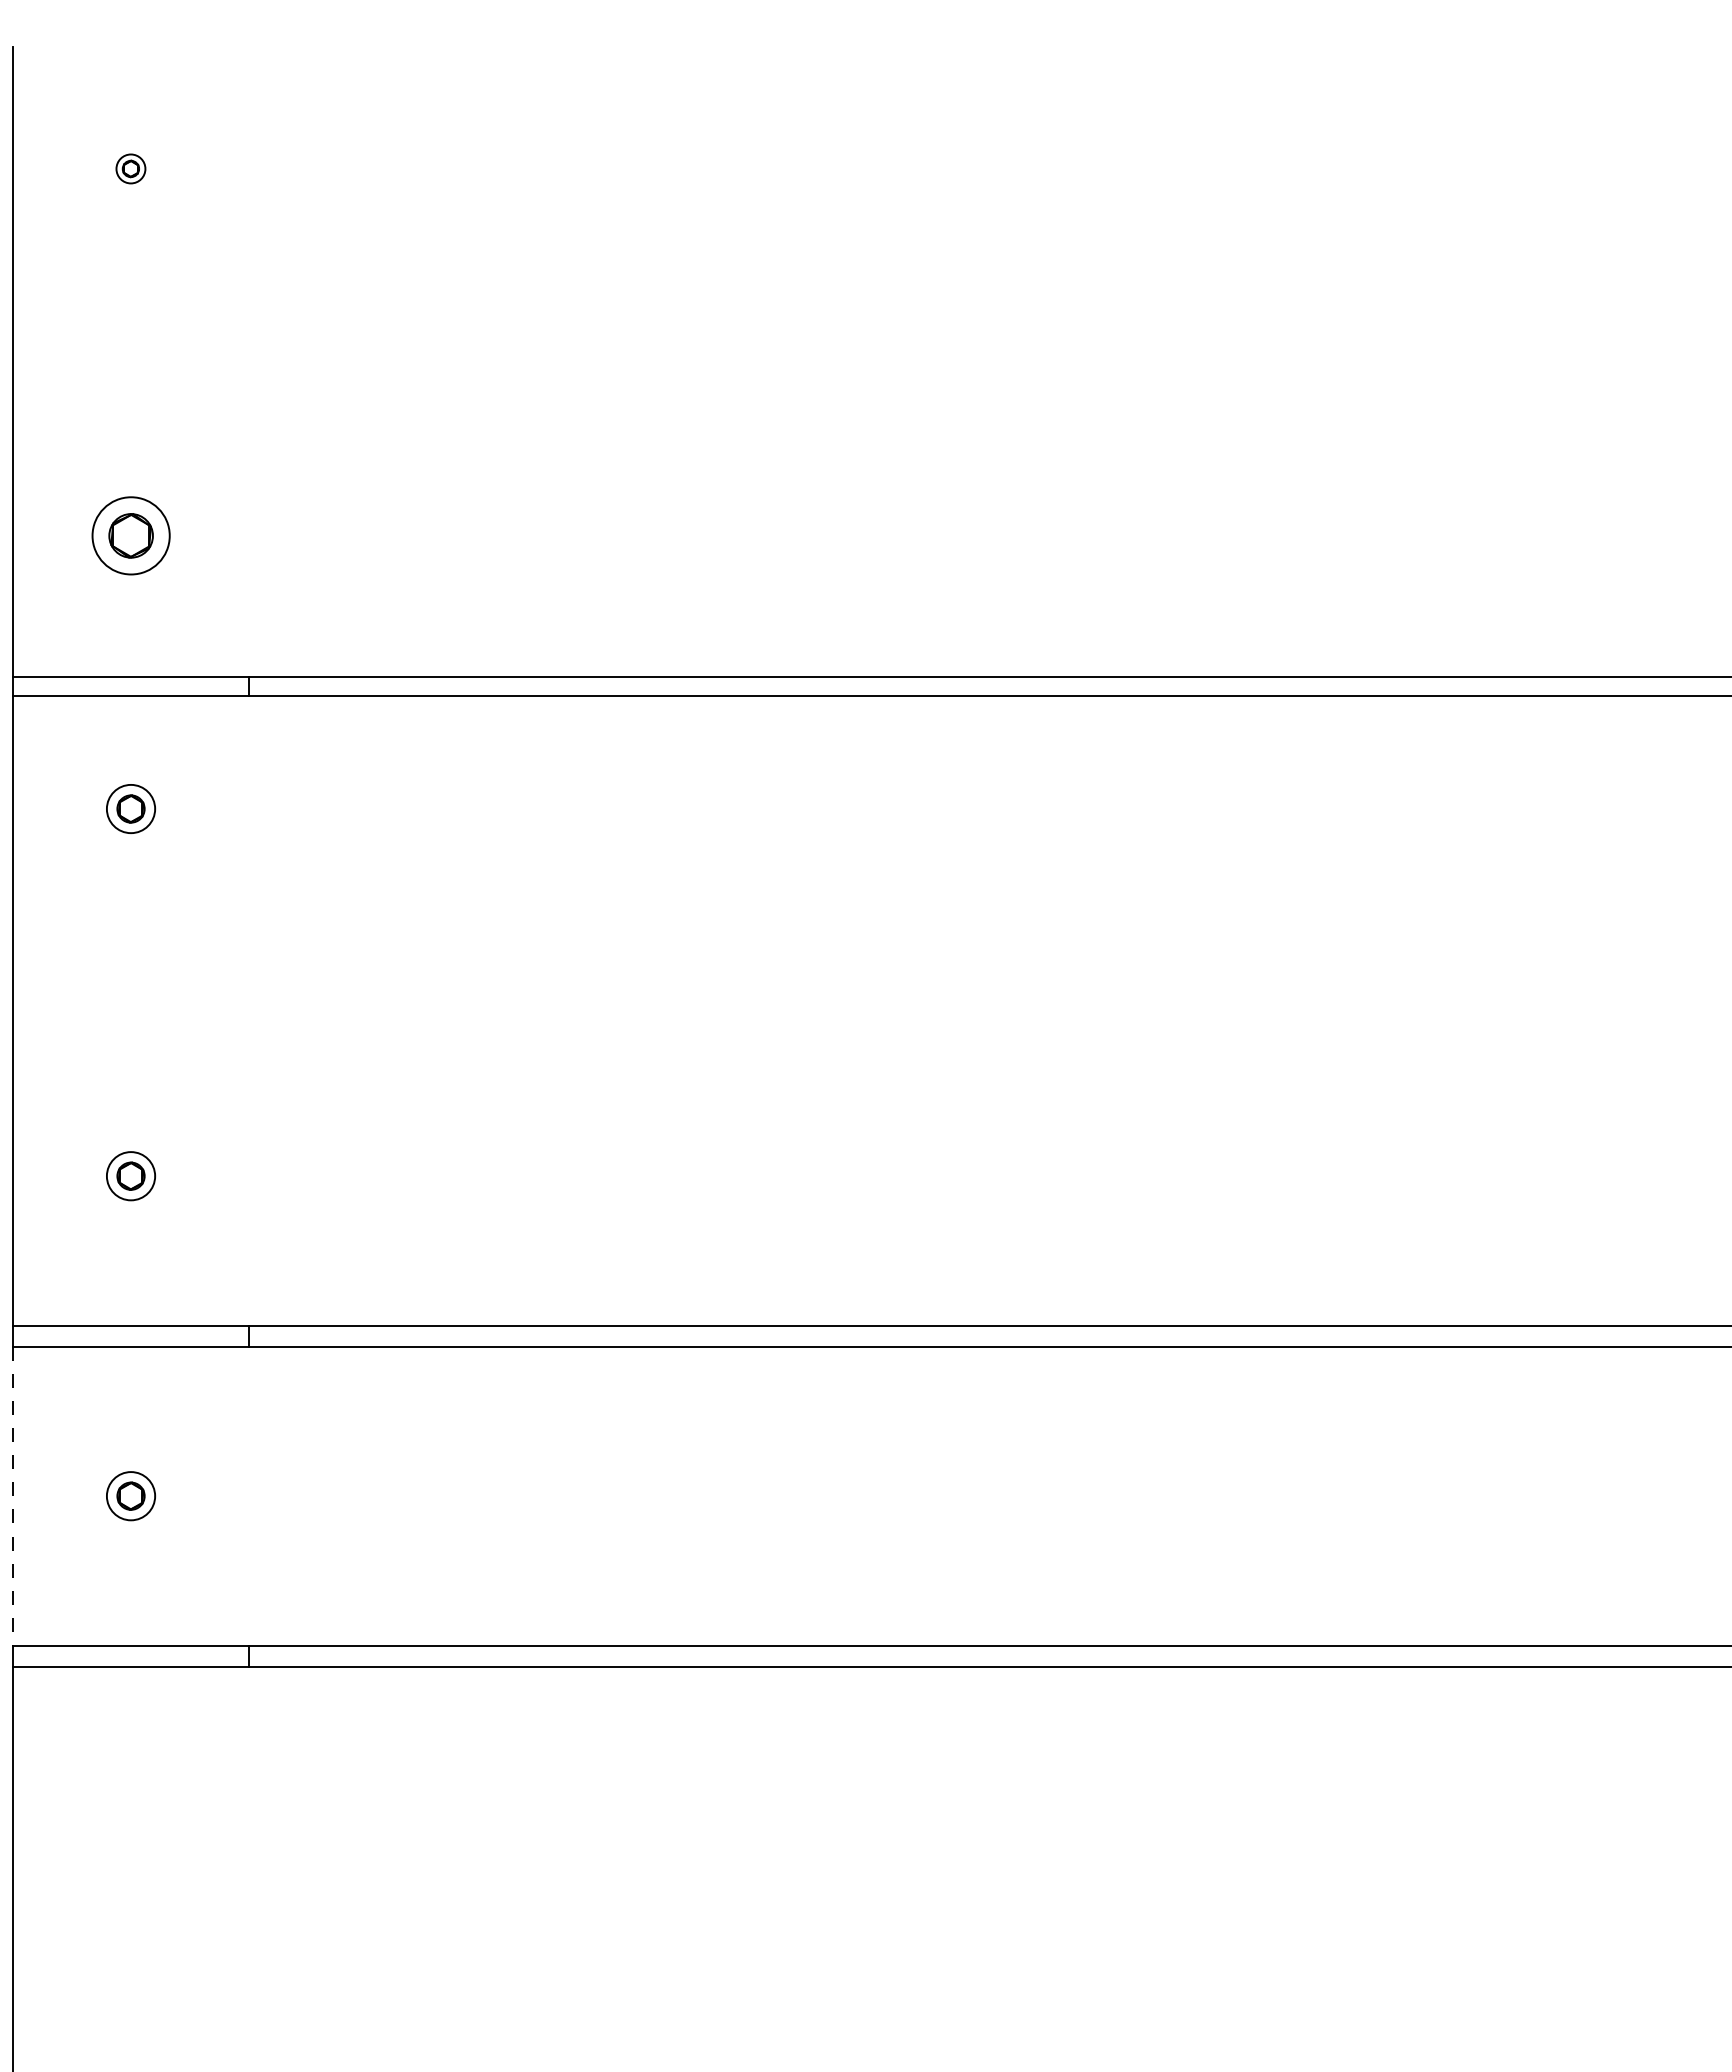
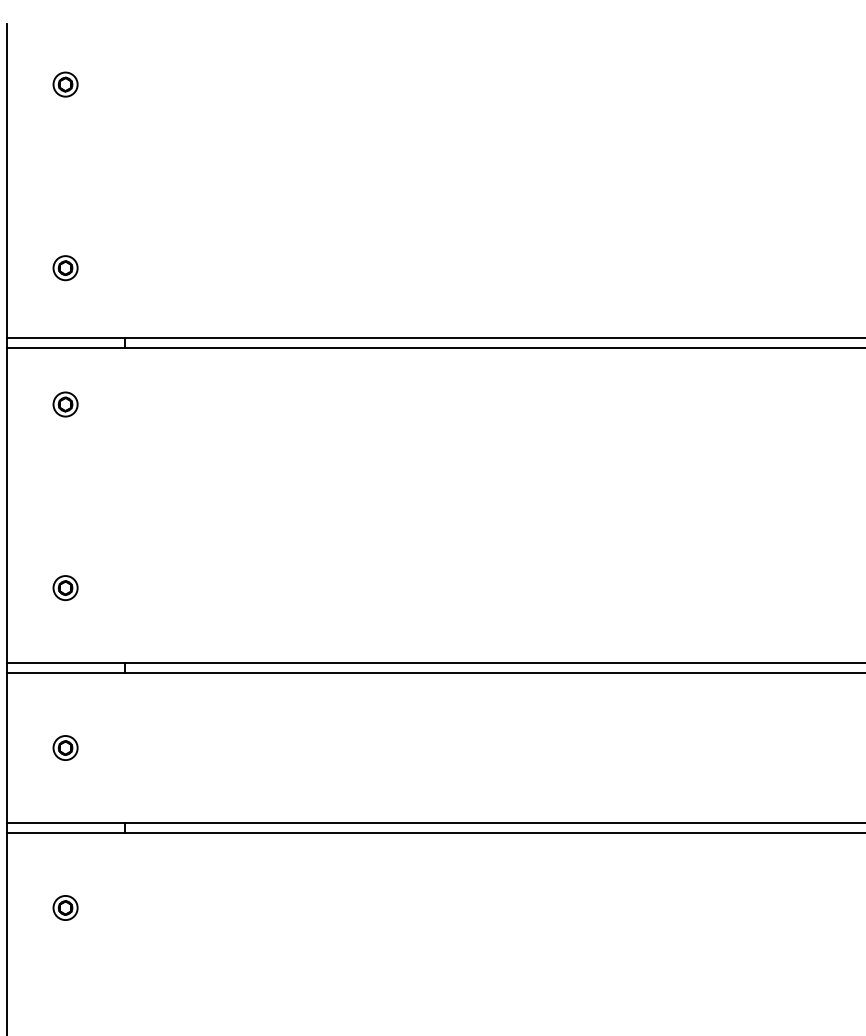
part: (130, 168) -> (65, 84), size x1.67
part: (130, 536) -> (65, 268), size x0.62
line: (12, 1497) -> (6, 748), dashed -> solid
part: (130, 1815) -> (65, 907), added

